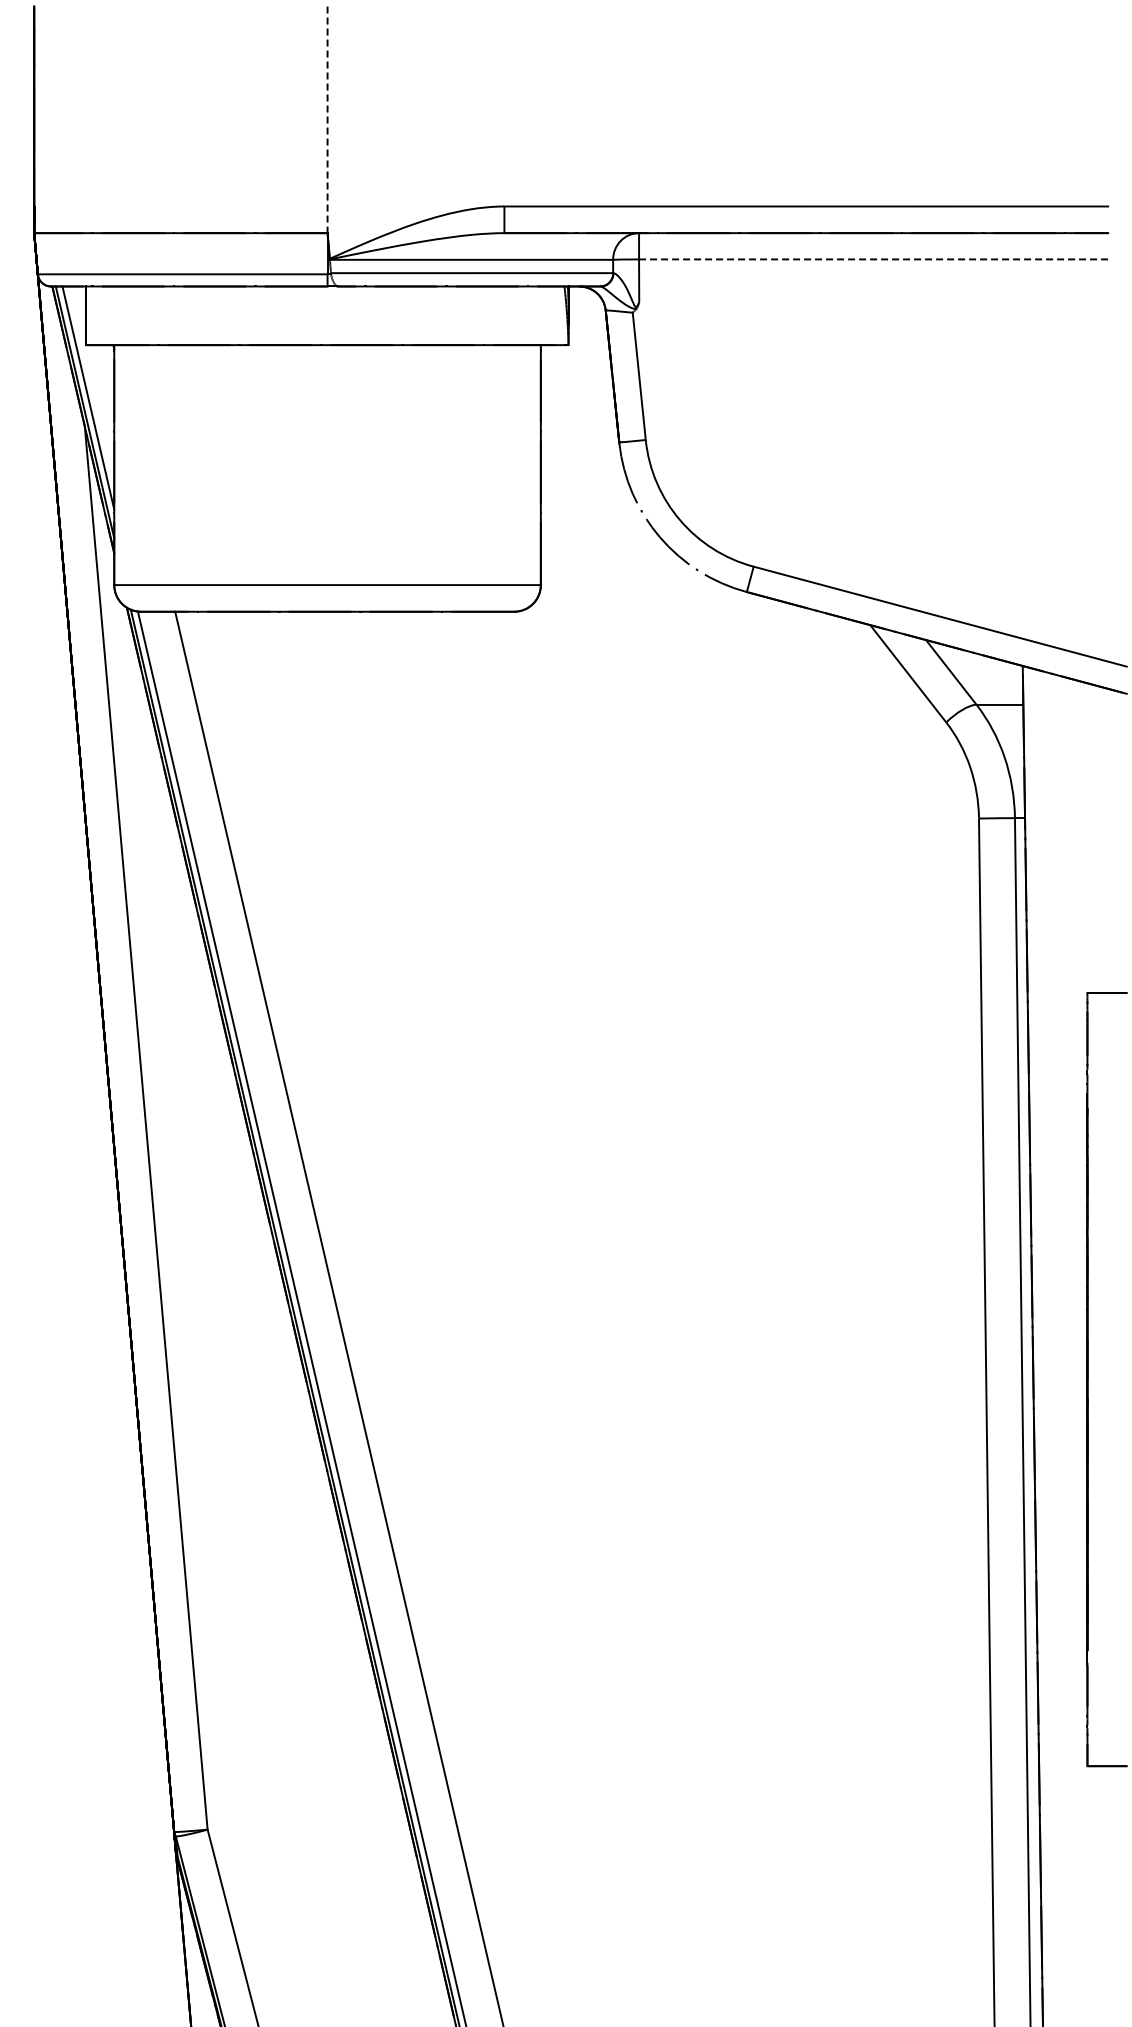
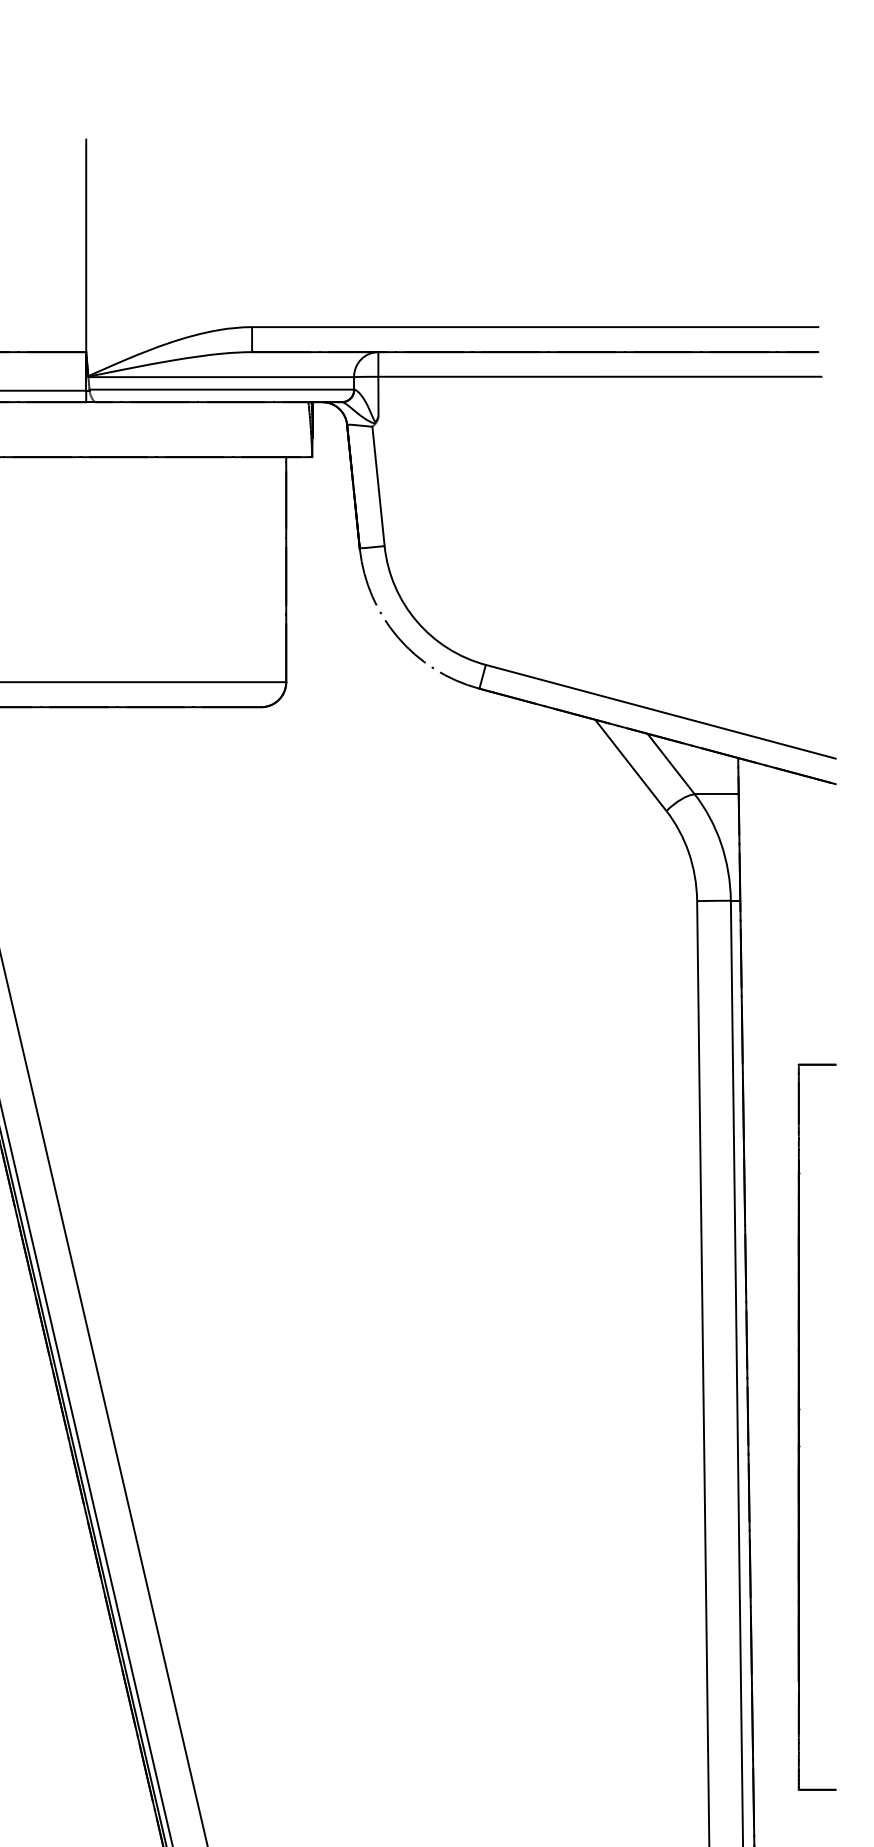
line: (327, 120) -> (86, 246), dashed -> solid
line: (875, 259) -> (600, 376), dashed -> solid

